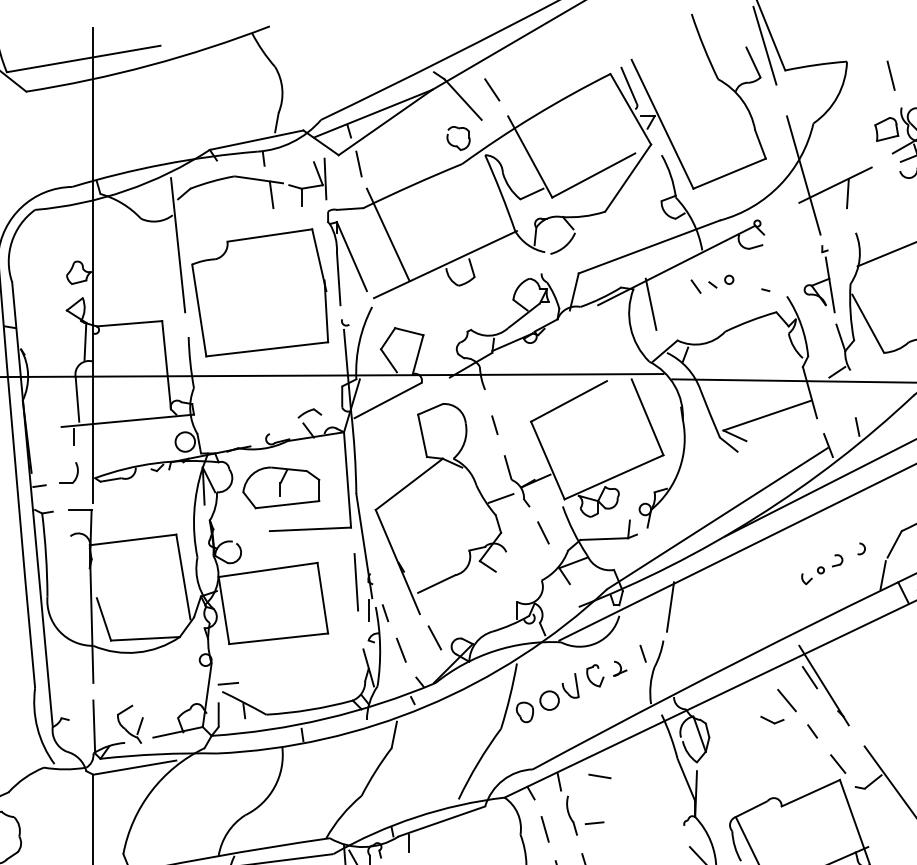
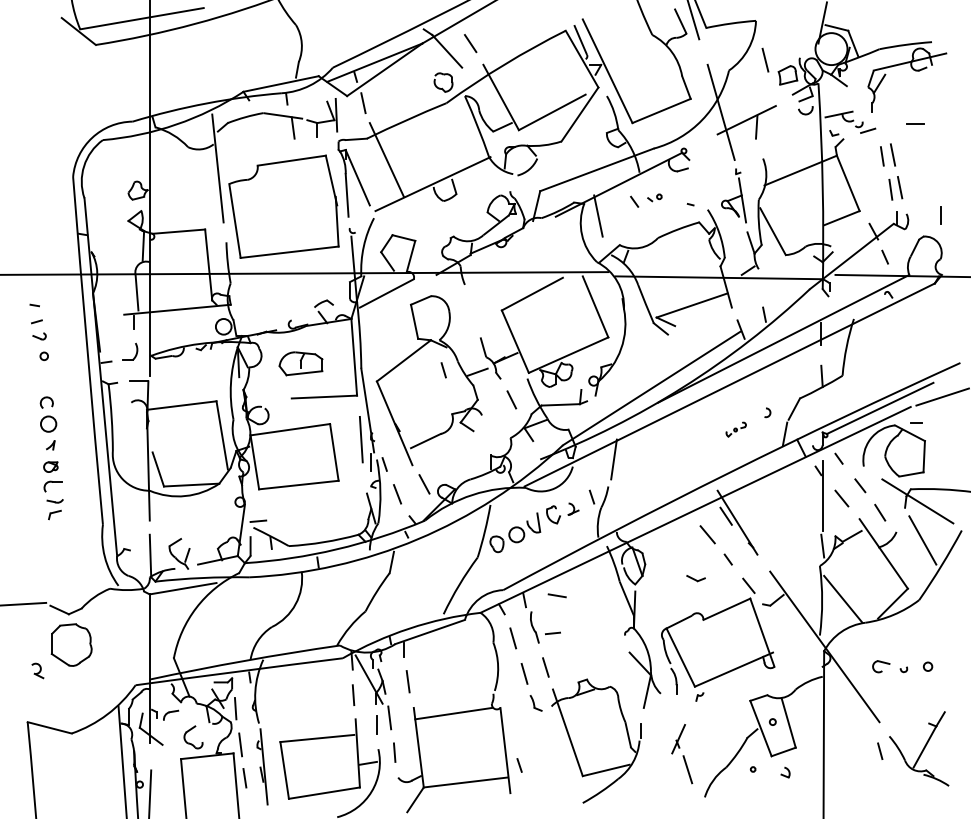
line: (891, 76) -> (765, 60), moved
part: (720, 281) -> (654, 197), size x0.7
line: (494, 425) -> (443, 370), moved
part: (280, 487) -> (300, 363), size x0.7
part: (822, 569) -> (736, 429), size x0.6
part: (771, 720) -> (695, 578), moved

